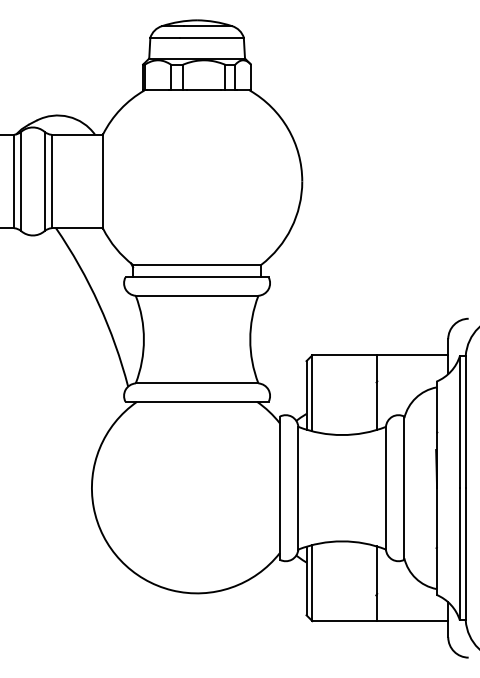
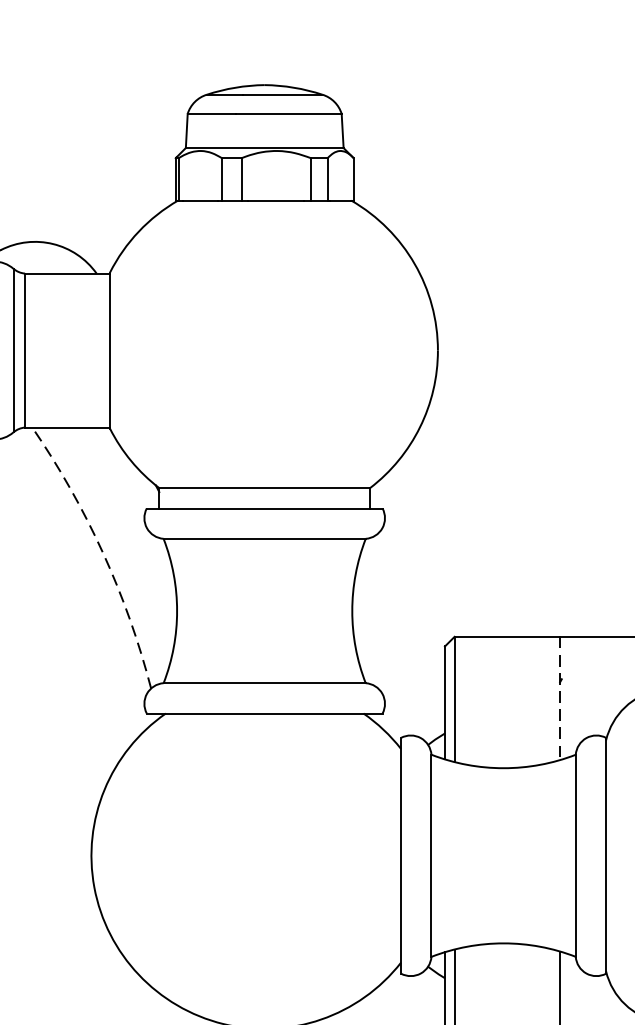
arc: (98, 304) -> (102, 553), solid -> dashed
line: (376, 393) -> (560, 699), solid -> dashed

